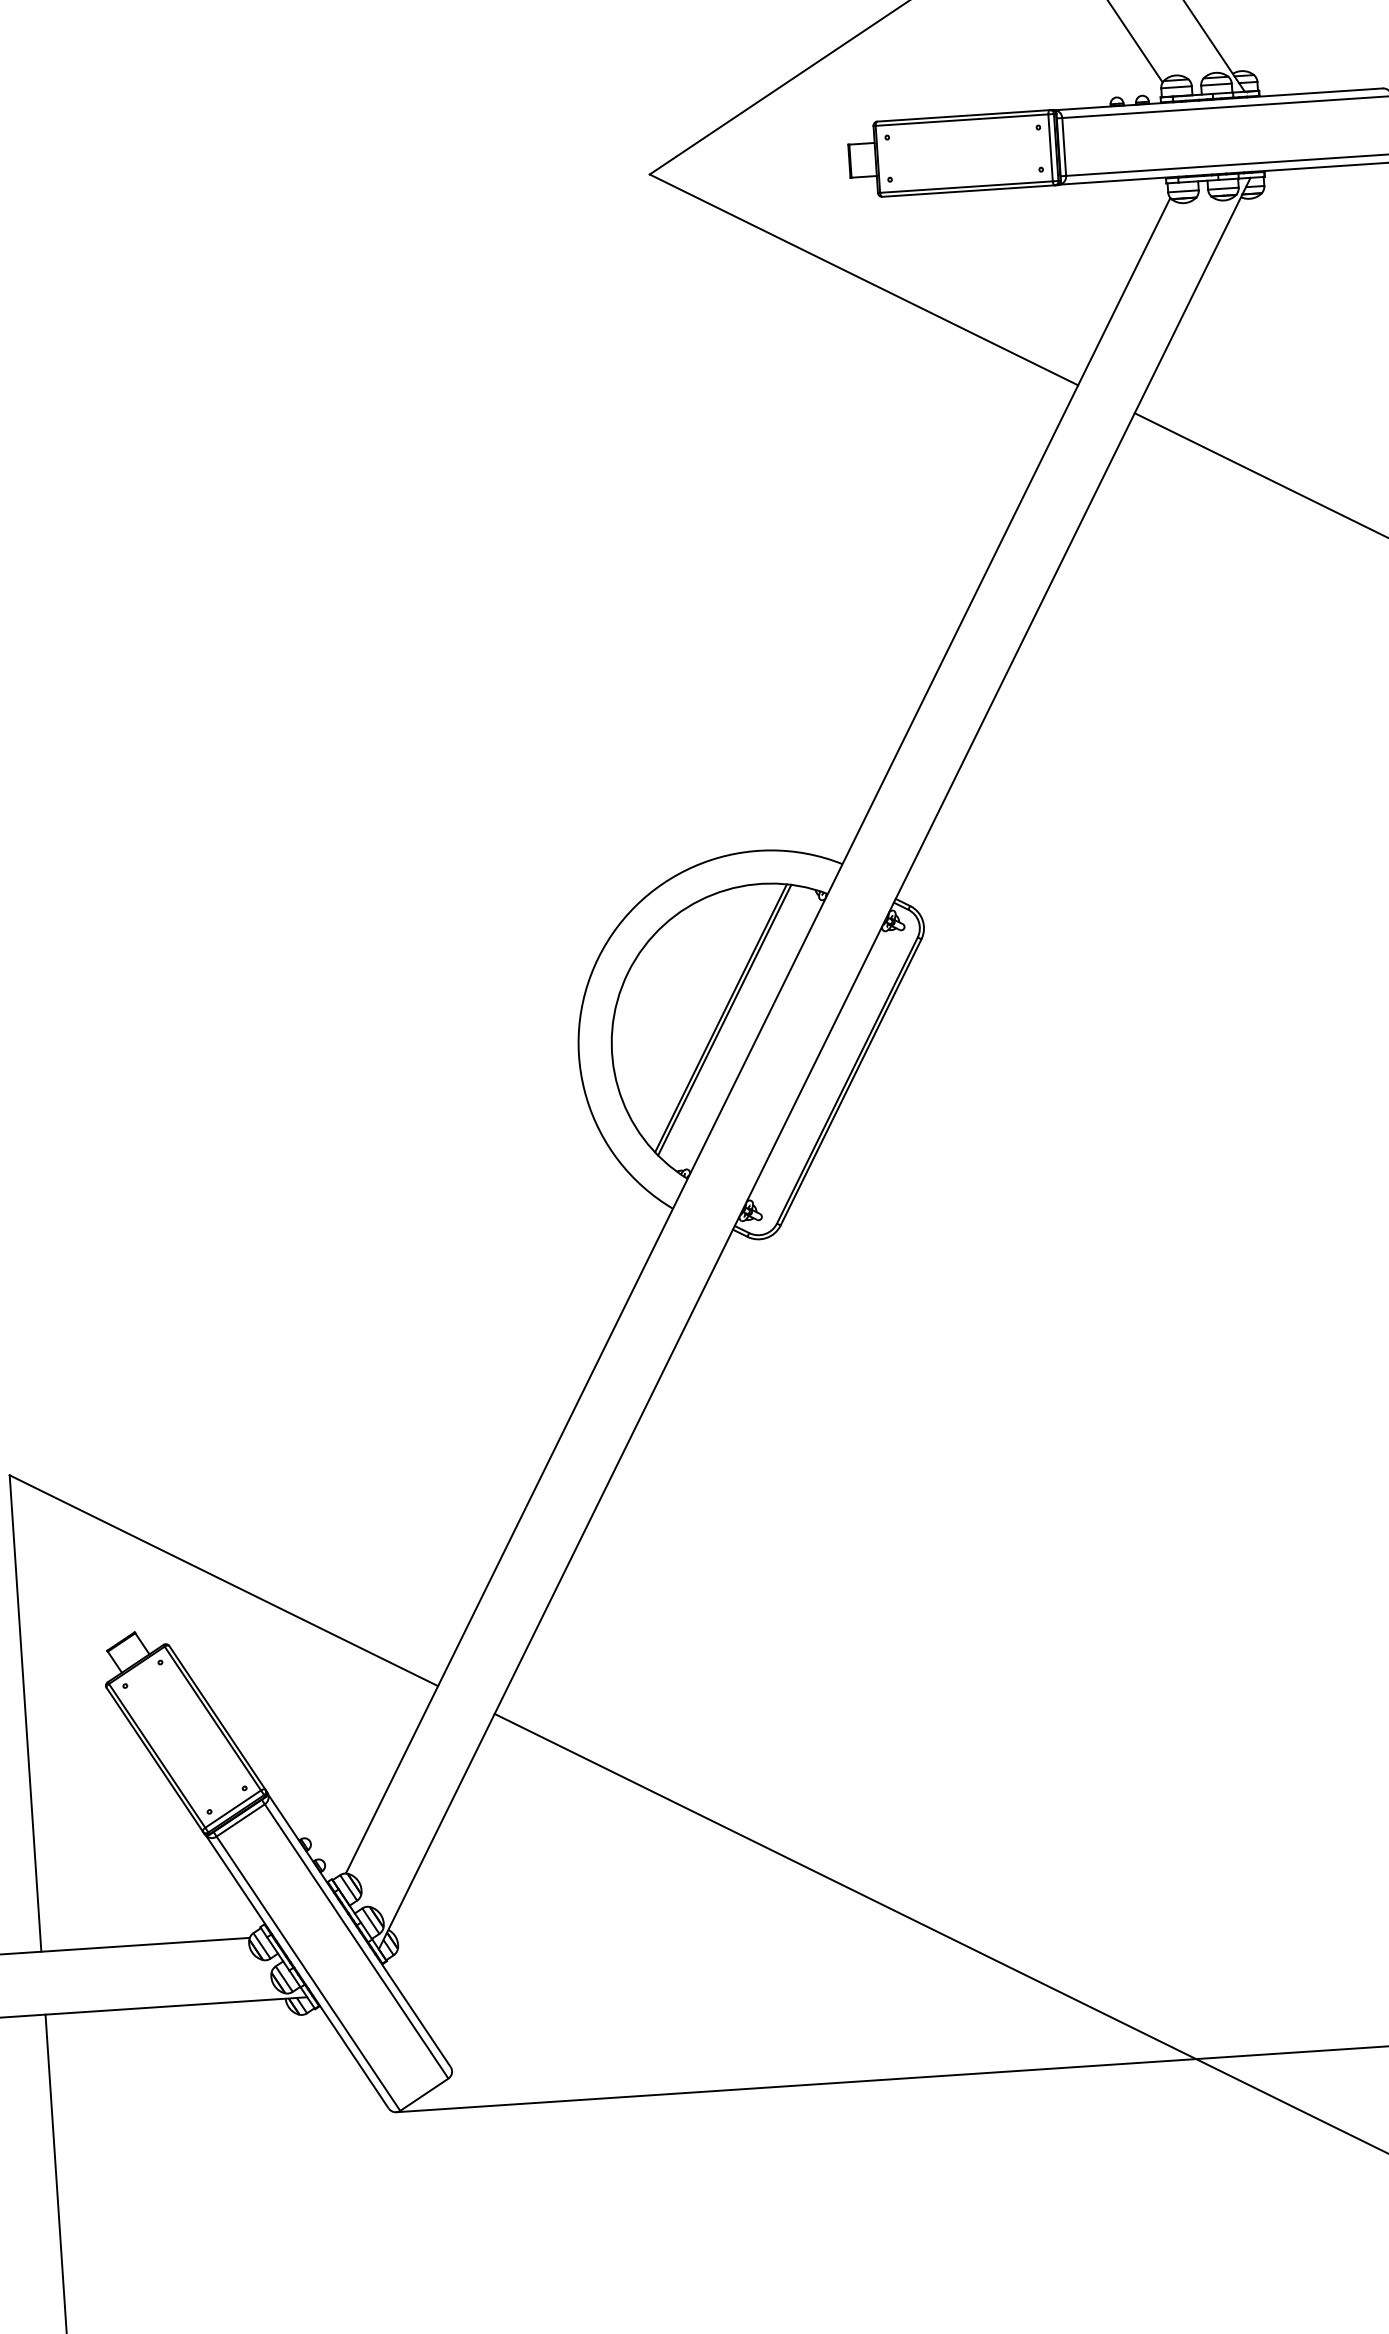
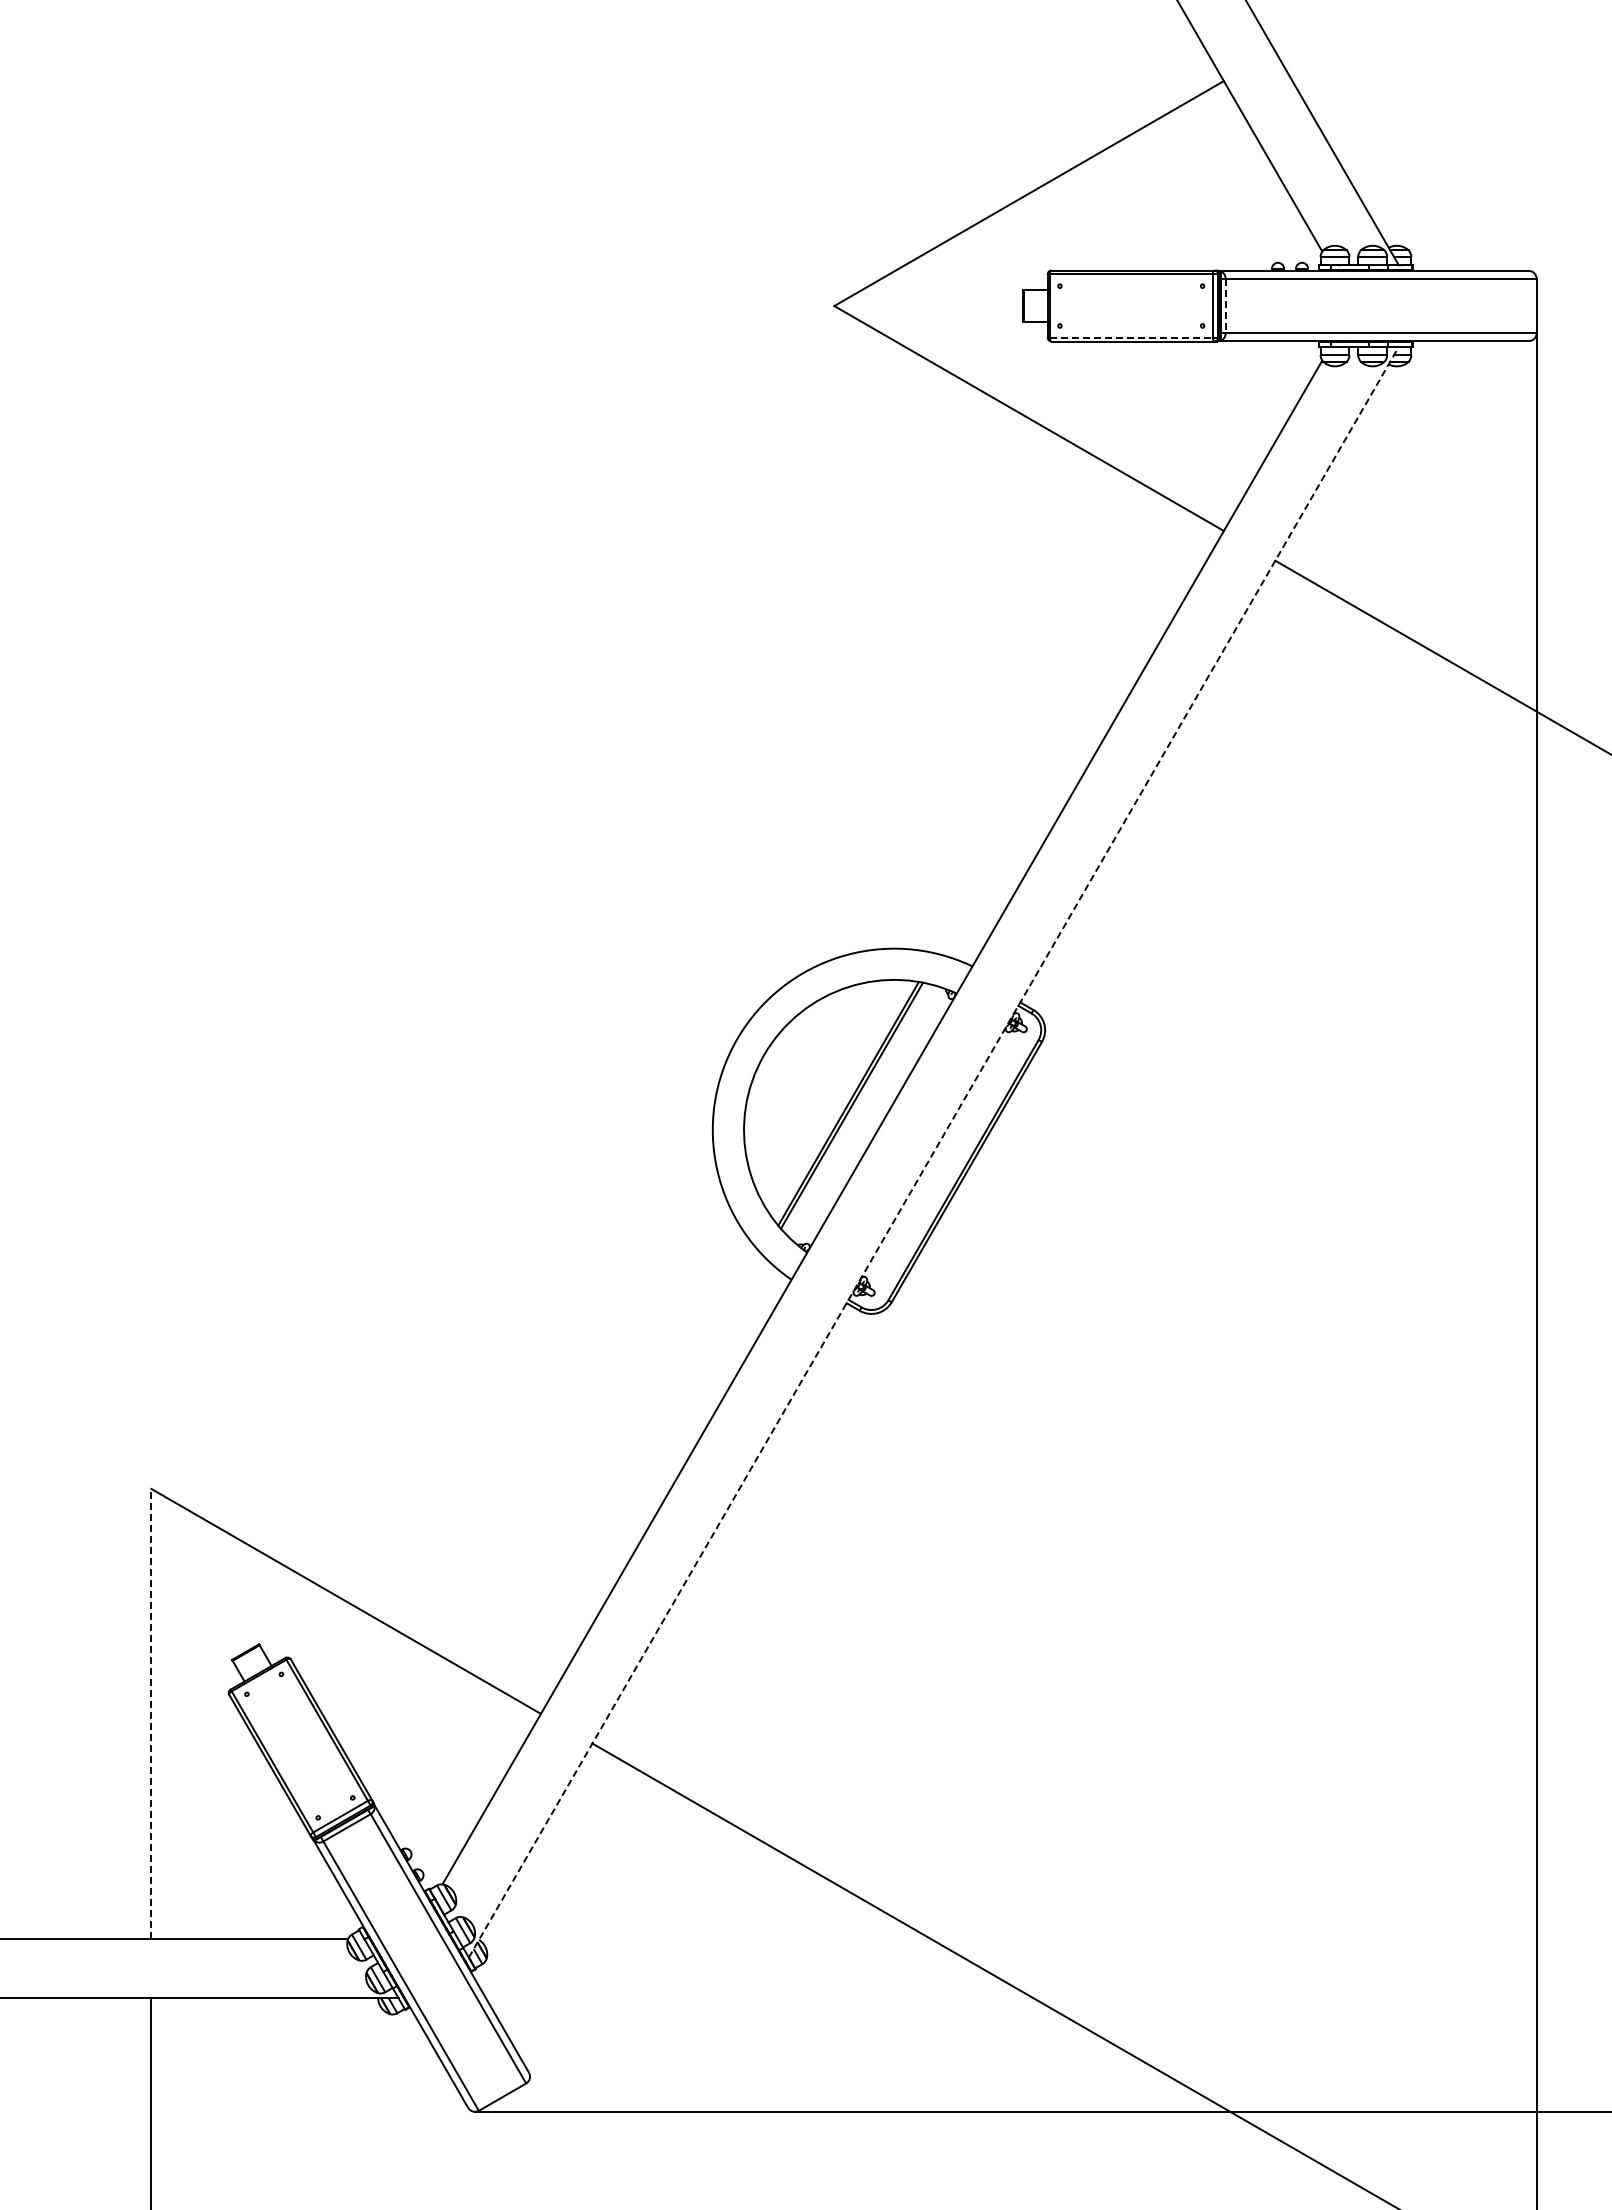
line: (1064, 147) -> (1225, 306), solid -> dashed
line: (966, 186) -> (1131, 337), solid -> dashed
line: (815, 1062) -> (934, 1151), solid -> dashed
line: (25, 1713) -> (151, 1713), solid -> dashed

